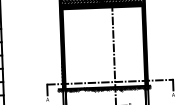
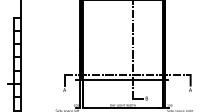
hatch: (103, 89) -> (120, 81), removed

